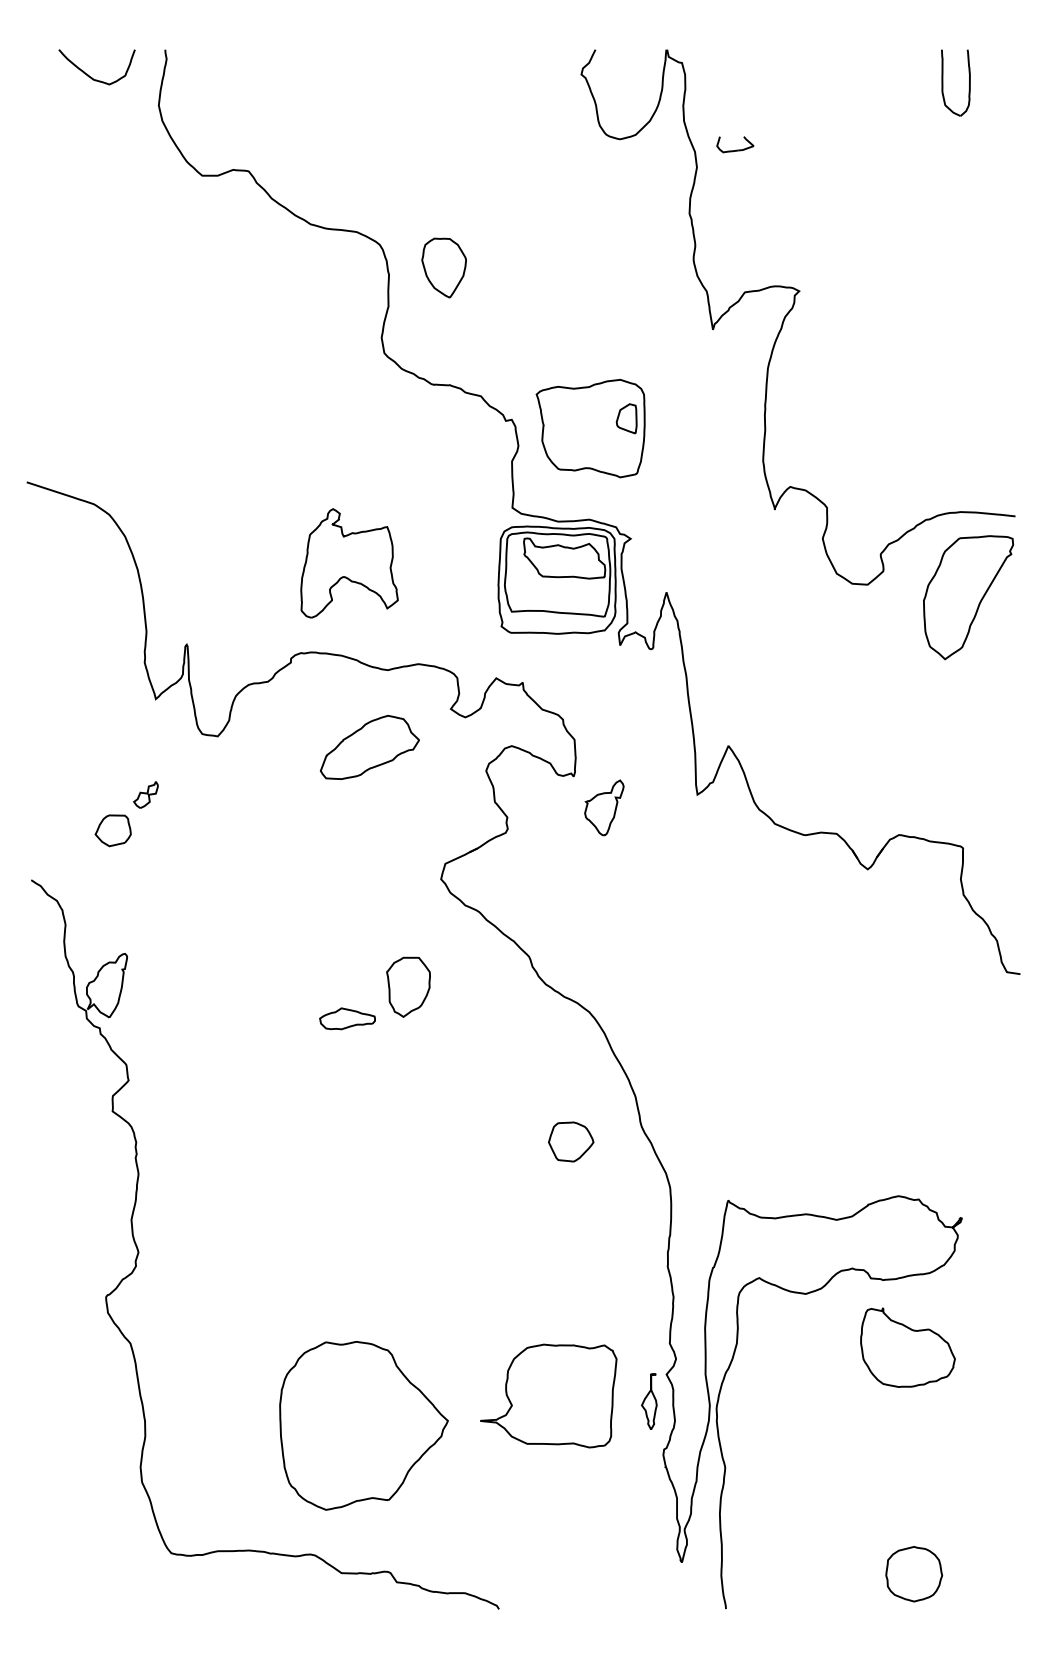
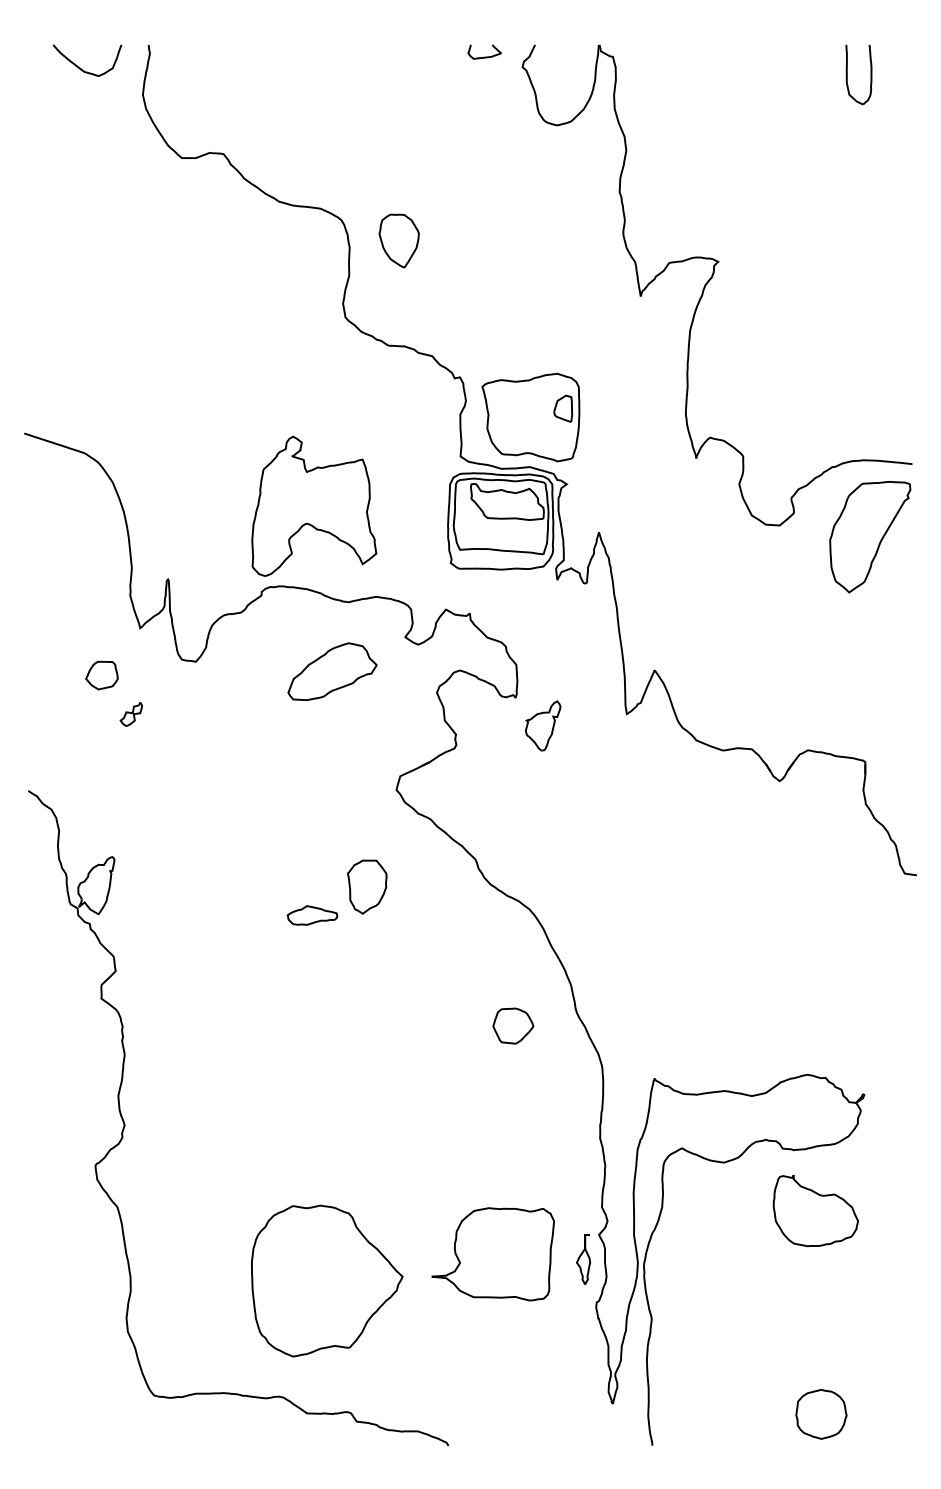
part: (735, 144) -> (484, 51), moved
part: (590, 428) -> (530, 417), moved
part: (349, 563) -> (314, 506), size x1.43
part: (112, 830) -> (101, 675), moved

